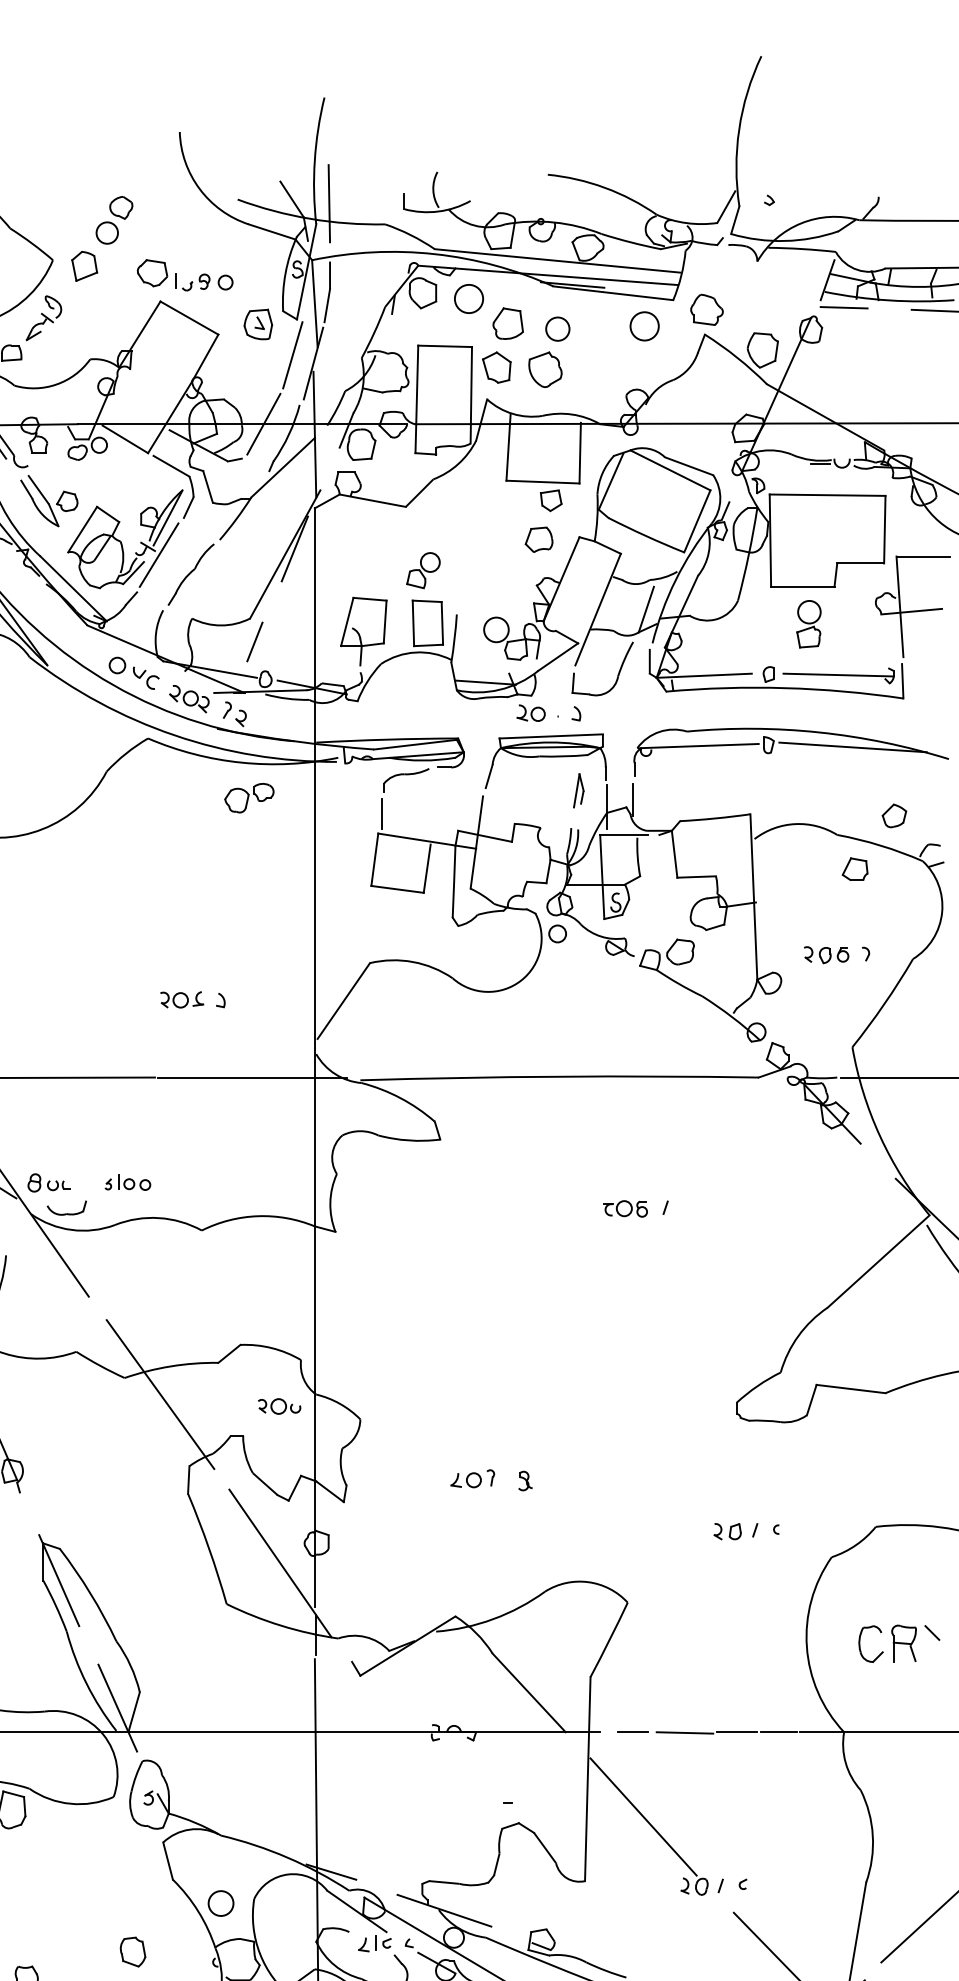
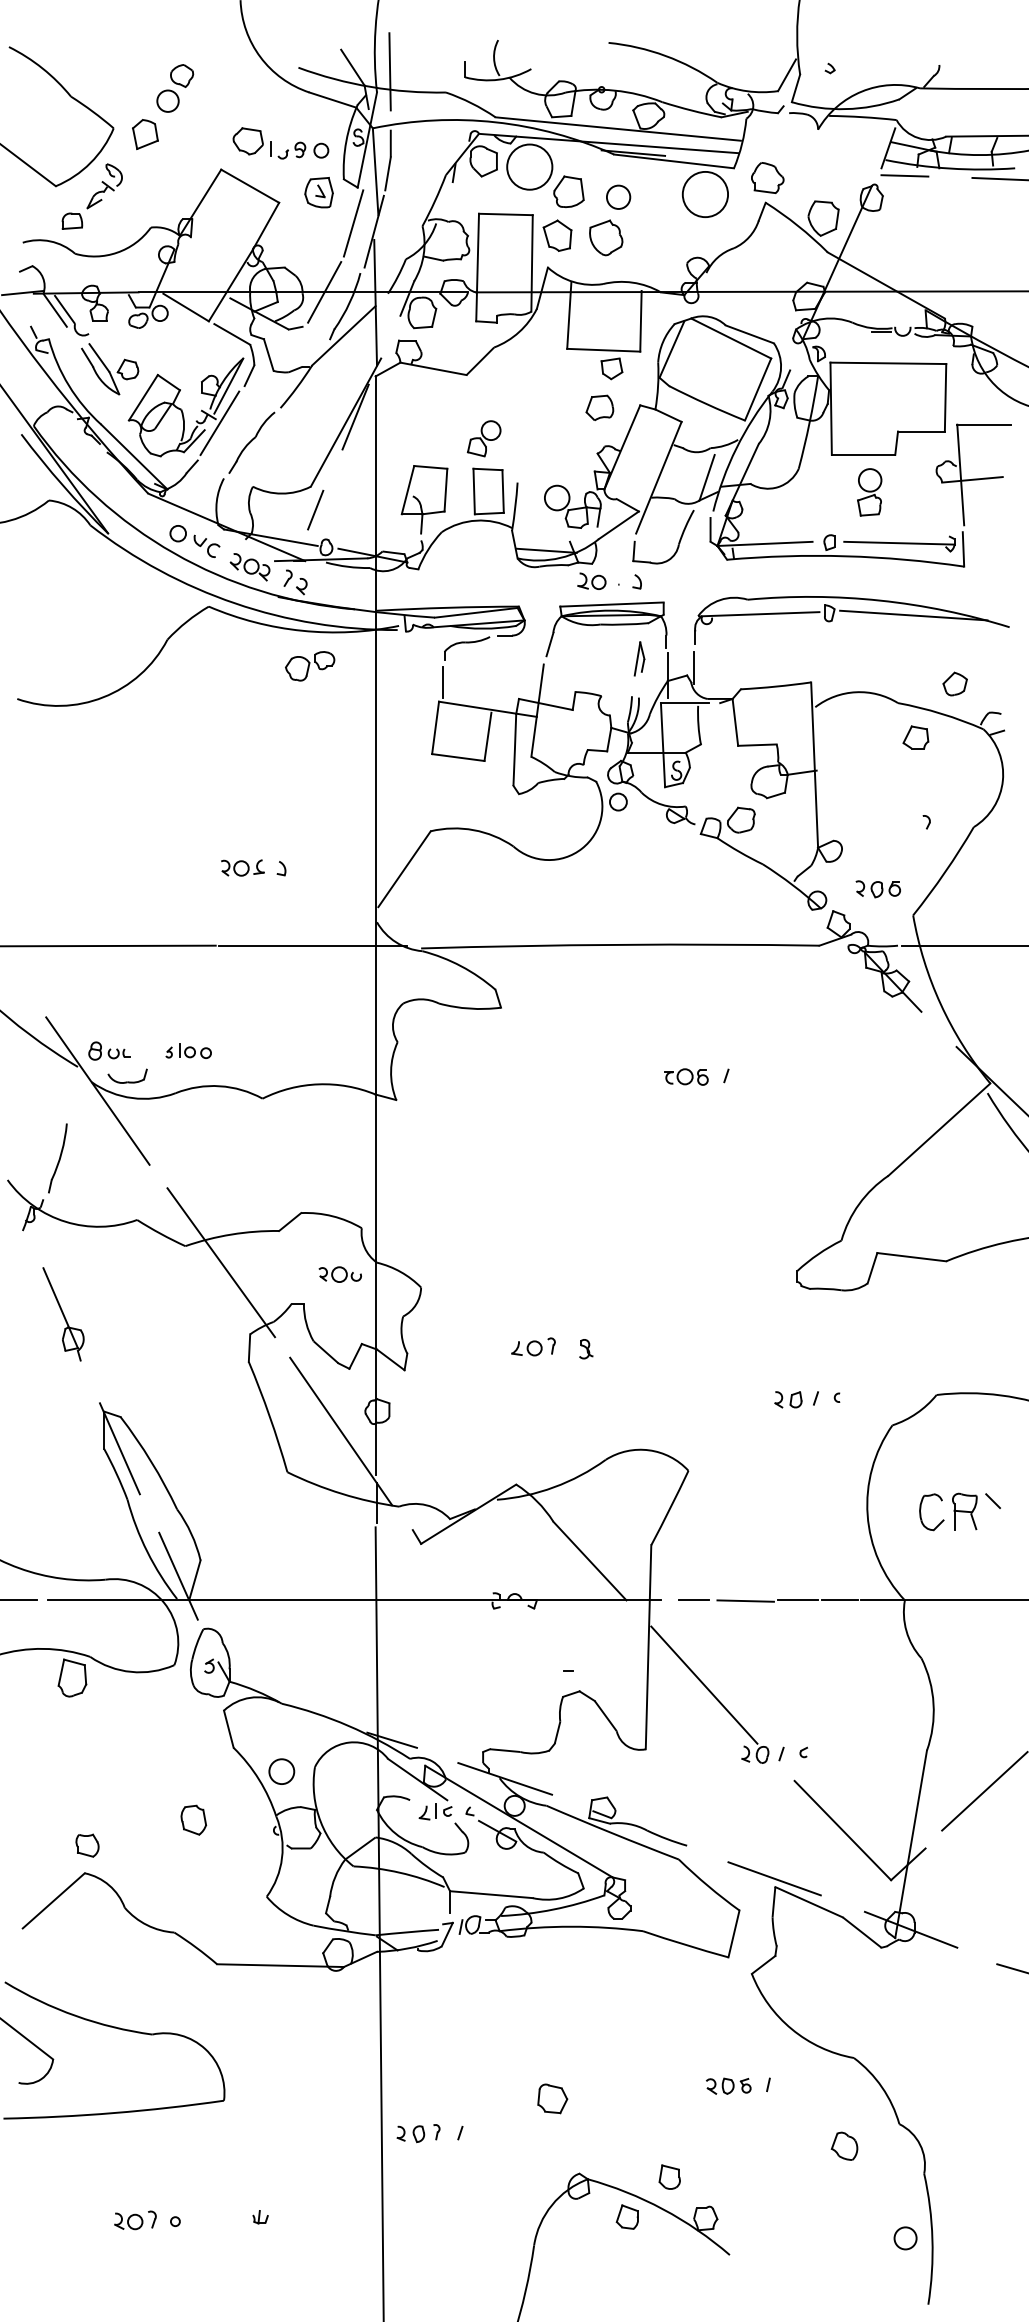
part: (175, 275) -> (271, 143), moved
circle: (468, 299) -> (529, 167), size x1.6
circle: (644, 326) -> (705, 194), size x1.6
part: (825, 955) -> (877, 889), moved

